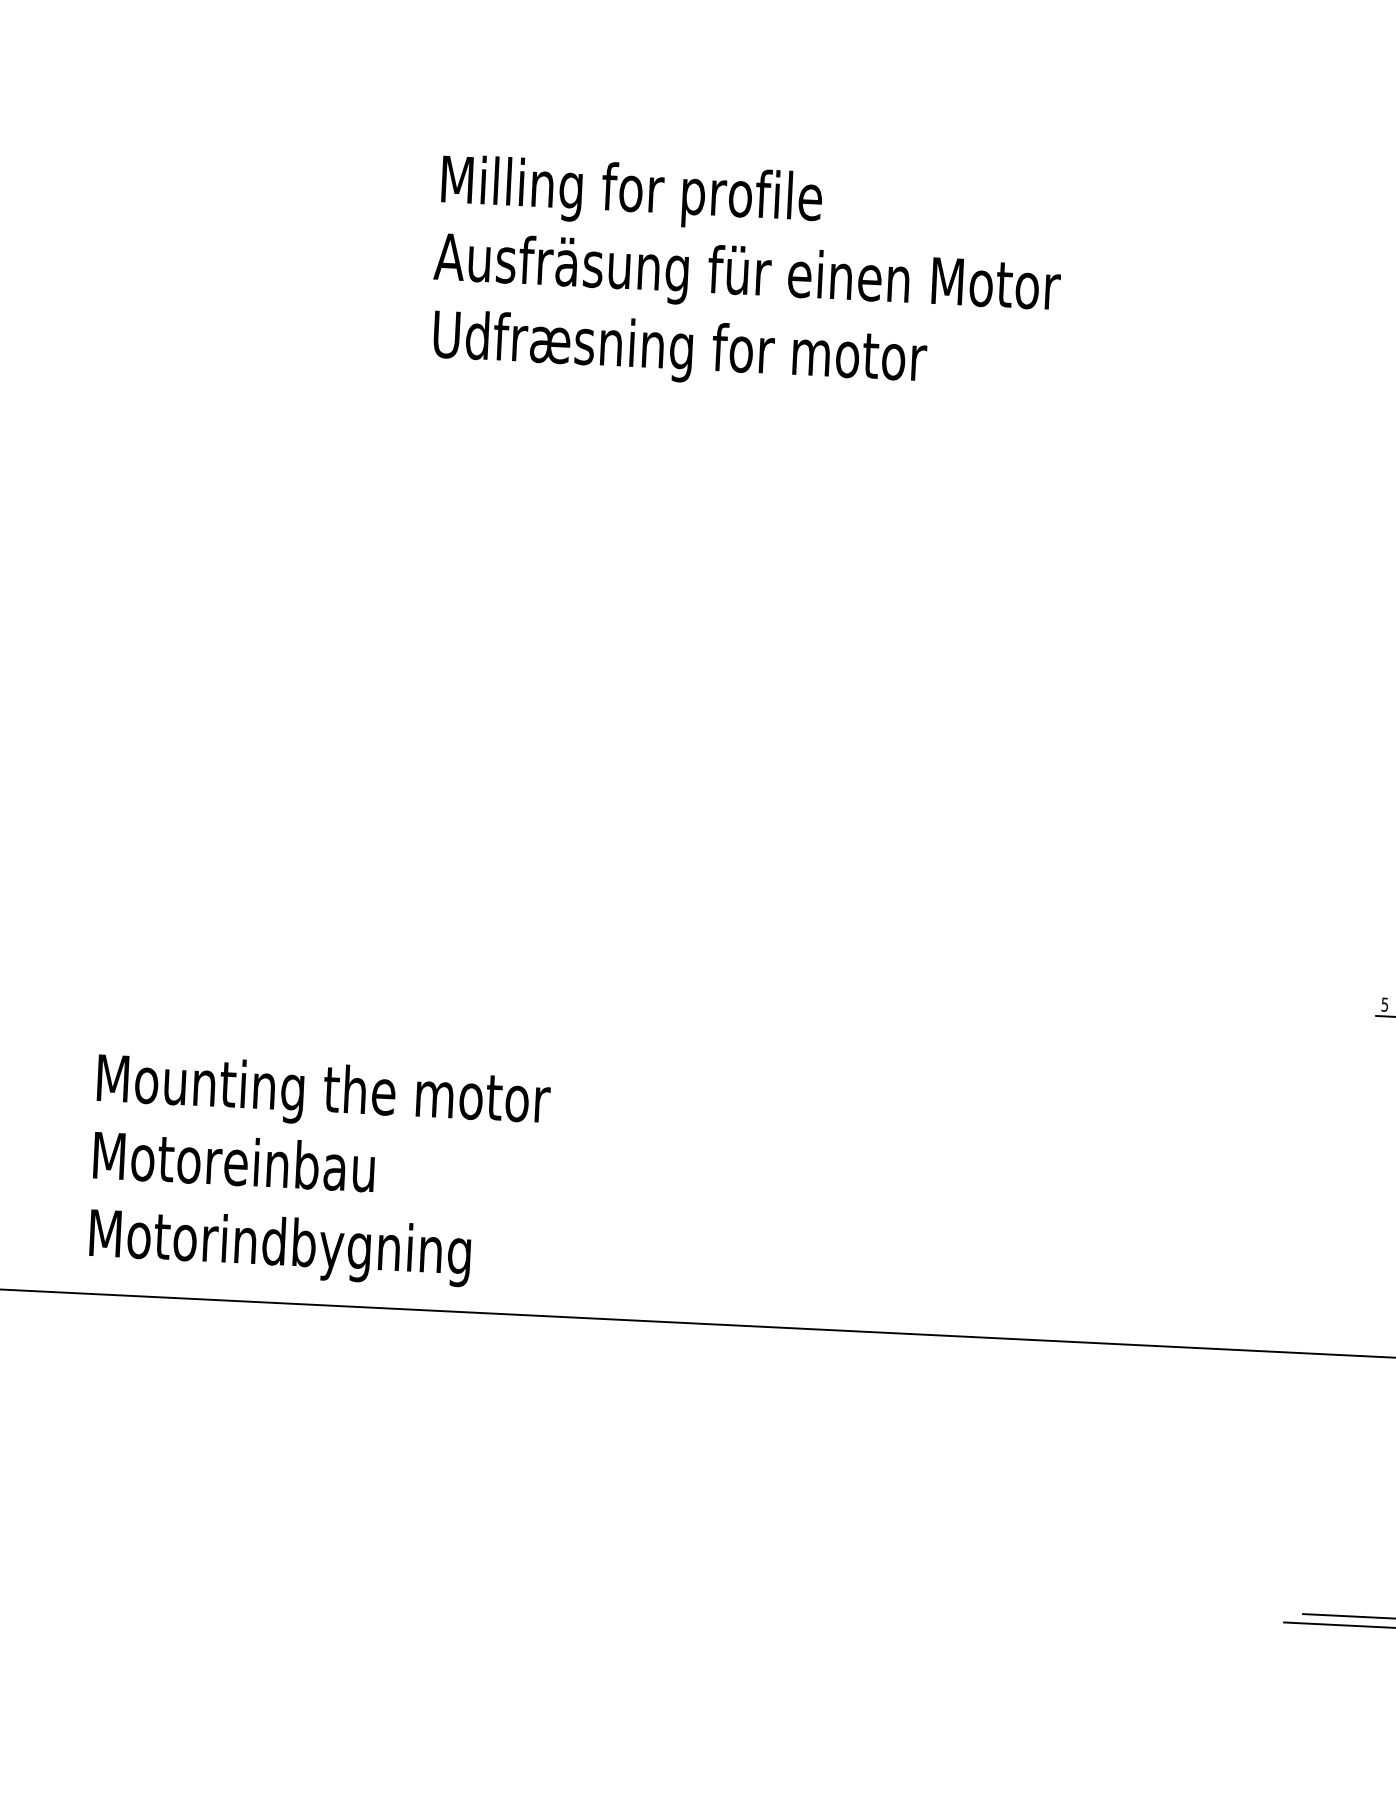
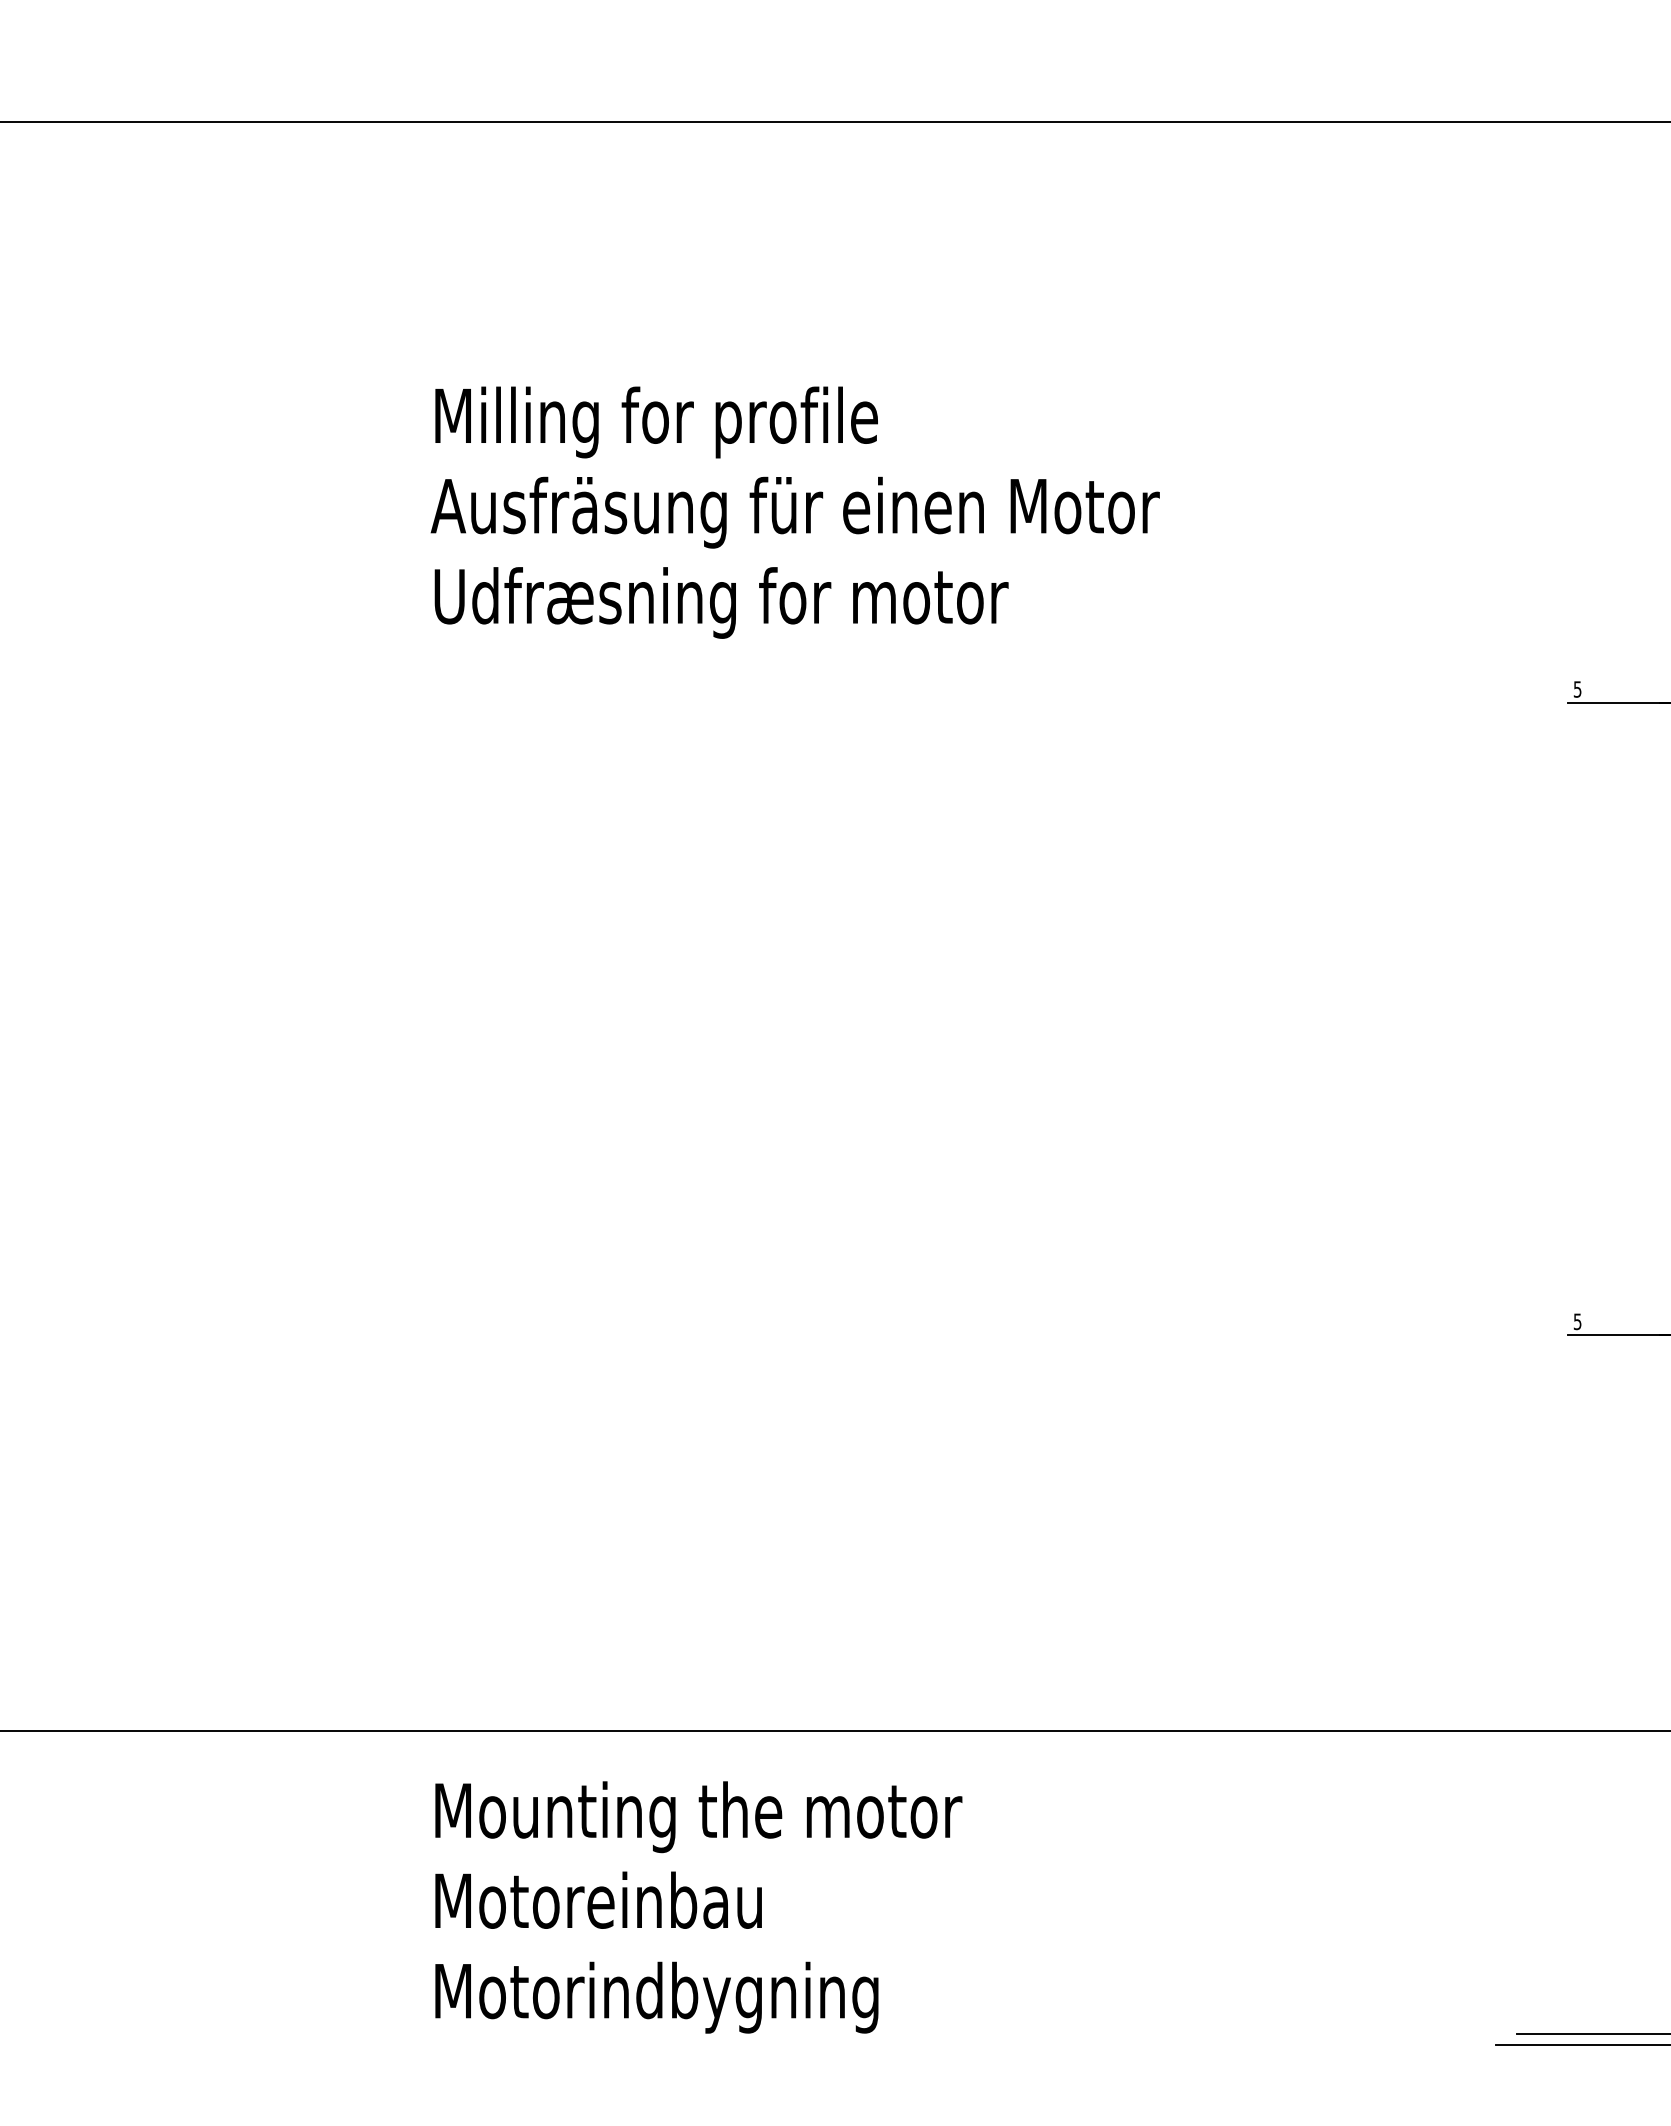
text: (319, 1171) -> (698, 1907), moved

